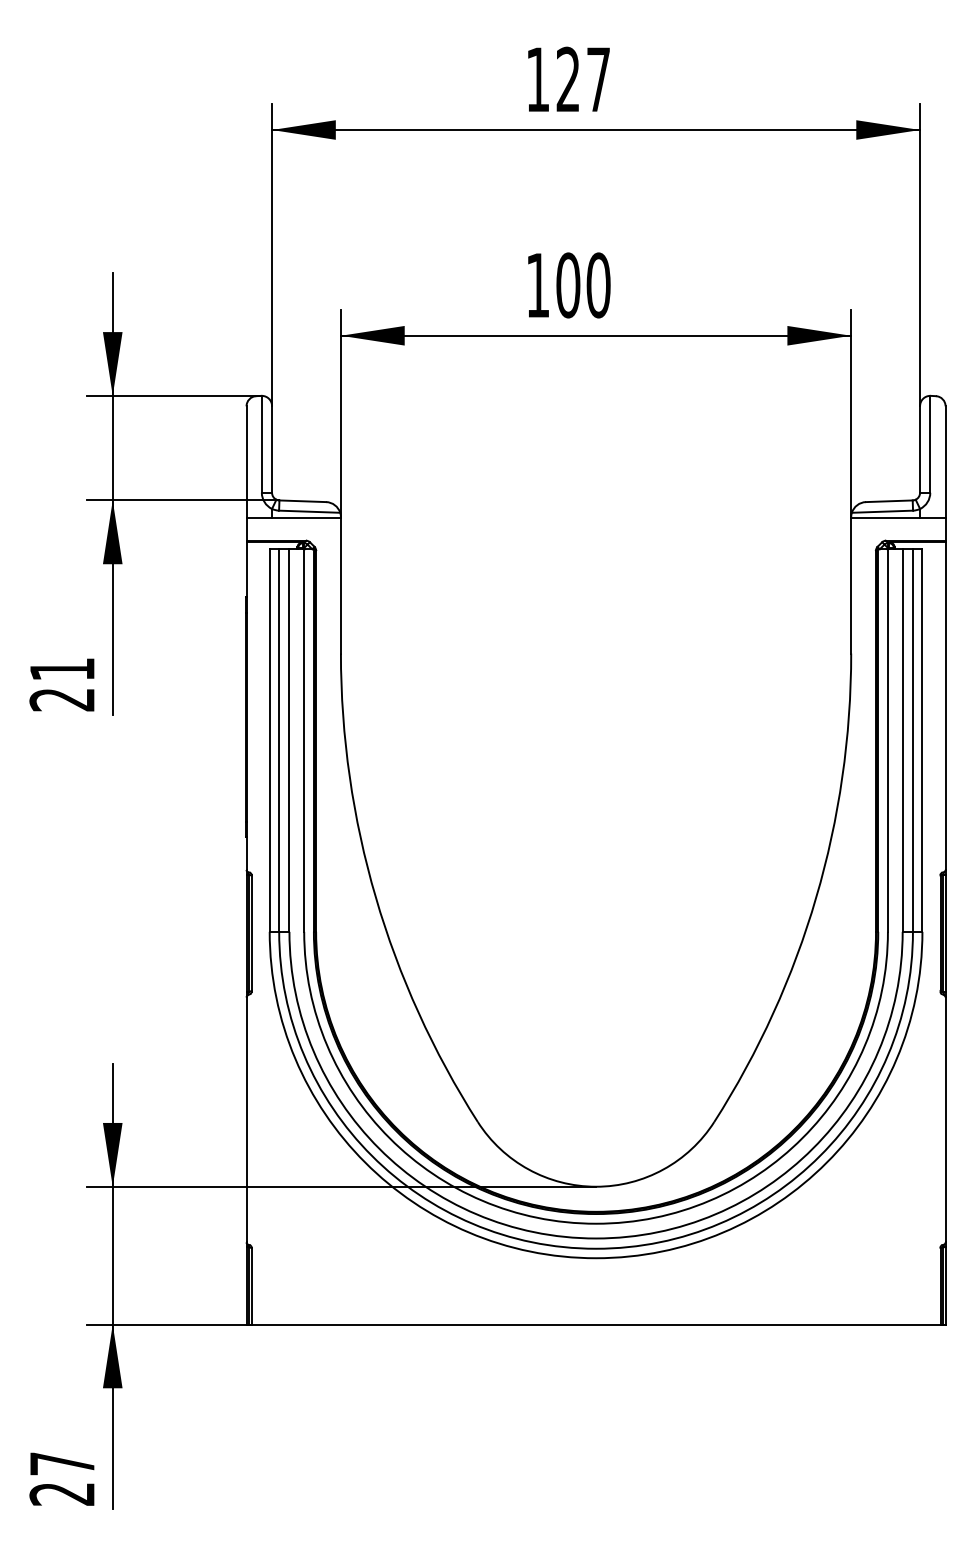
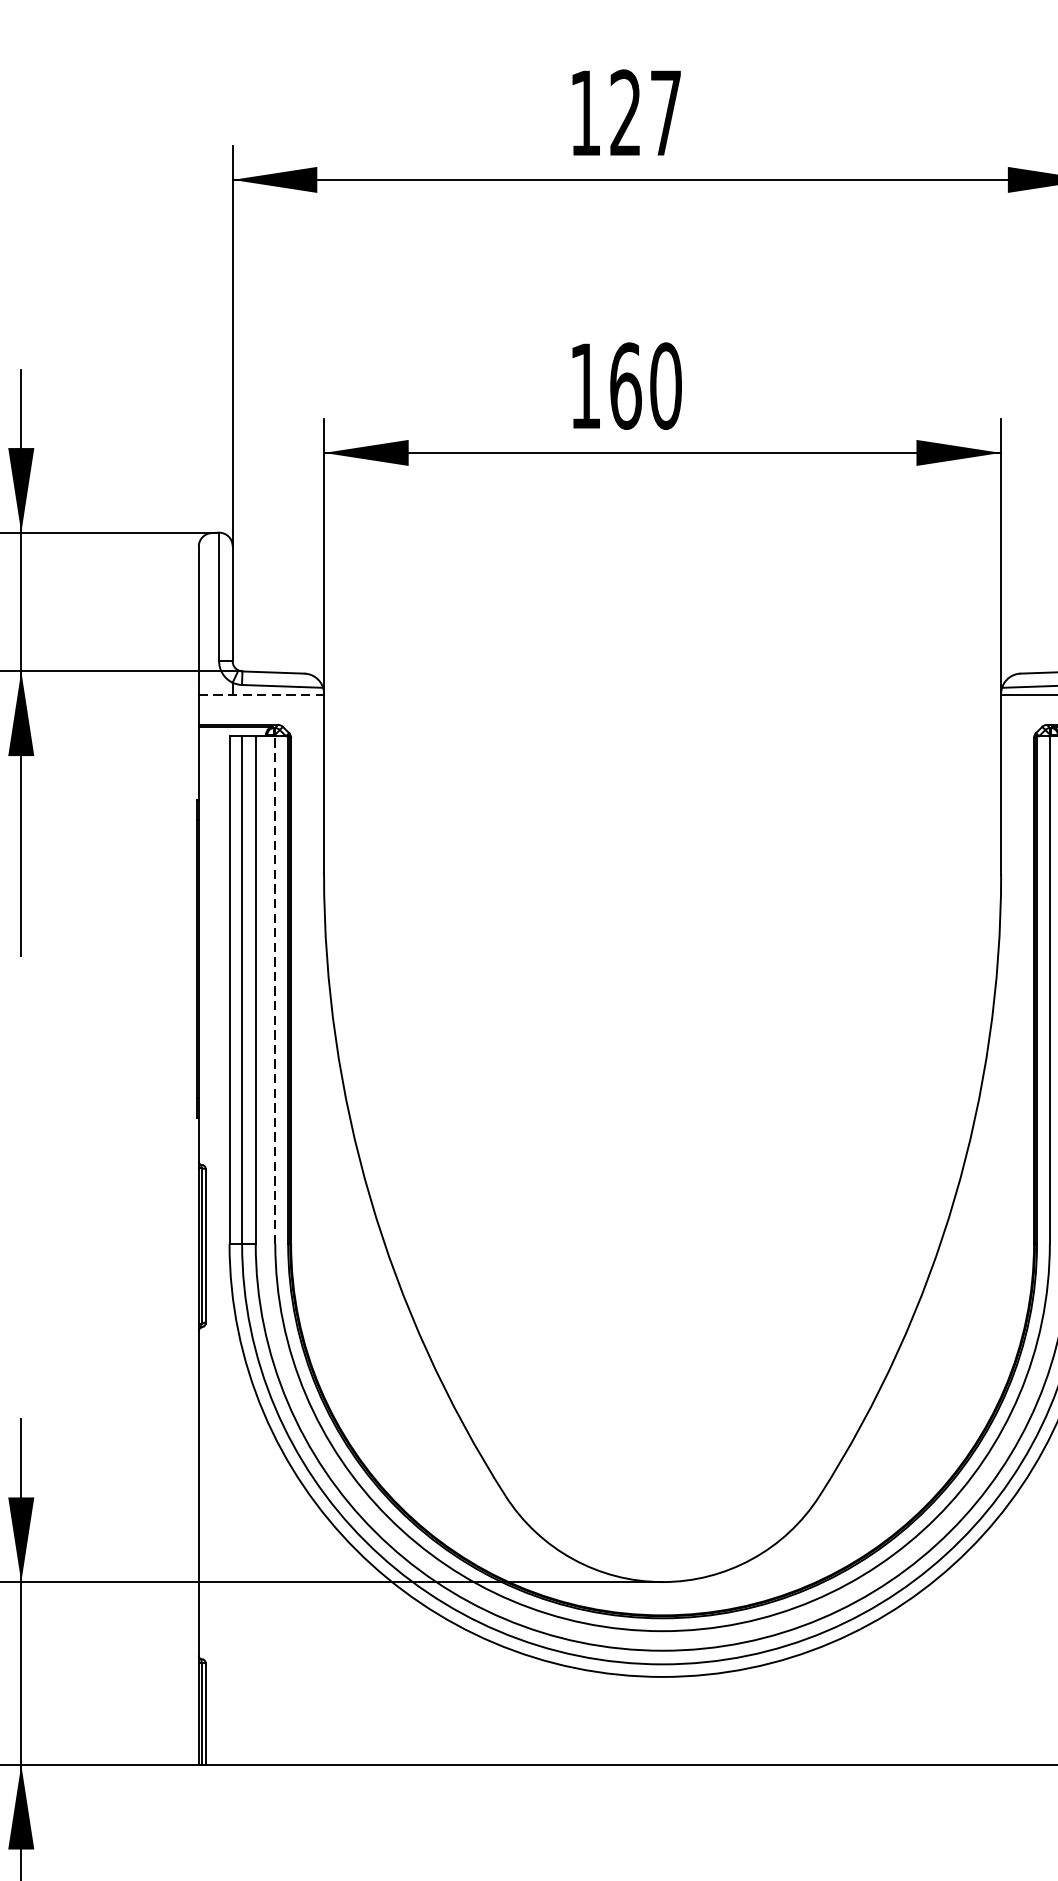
text: (568, 285) -> (626, 386), 100 -> 160
line: (294, 518) -> (262, 695), solid -> dashed
line: (304, 740) -> (275, 989), solid -> dashed

